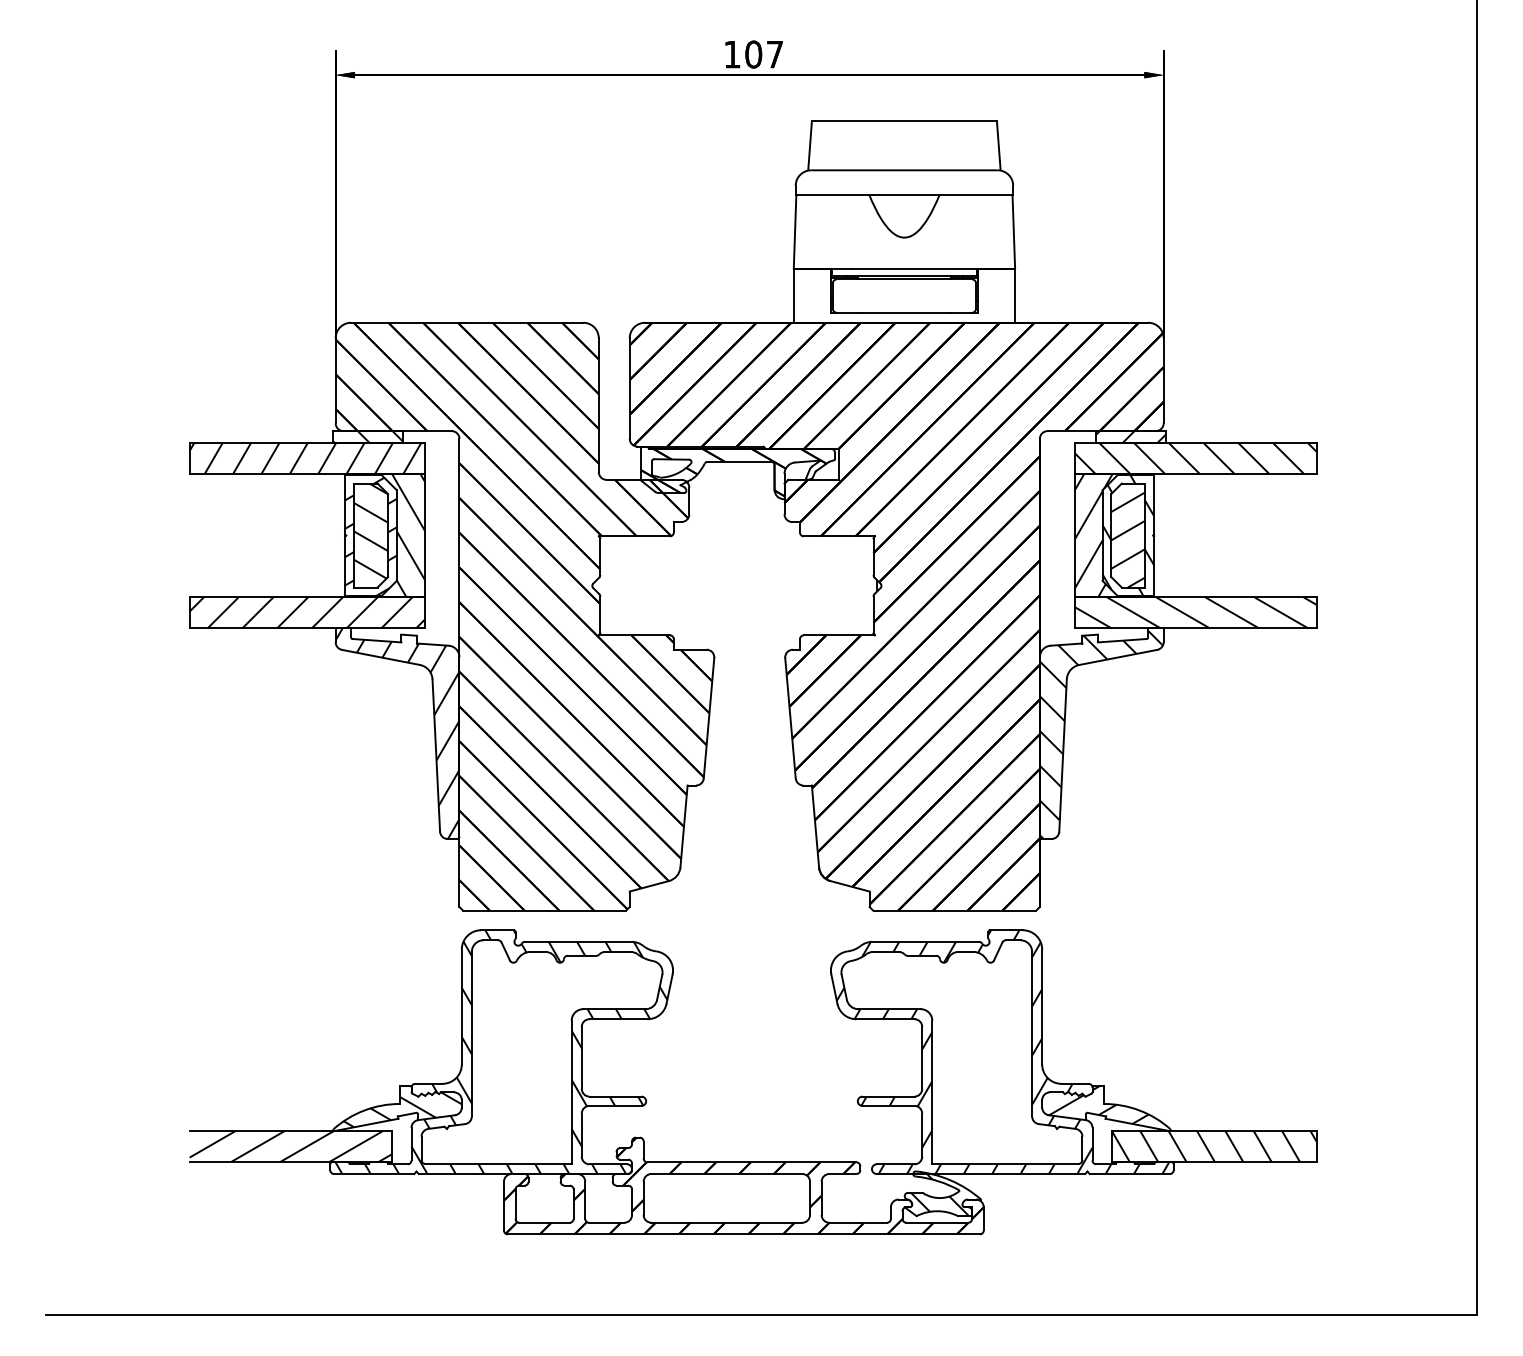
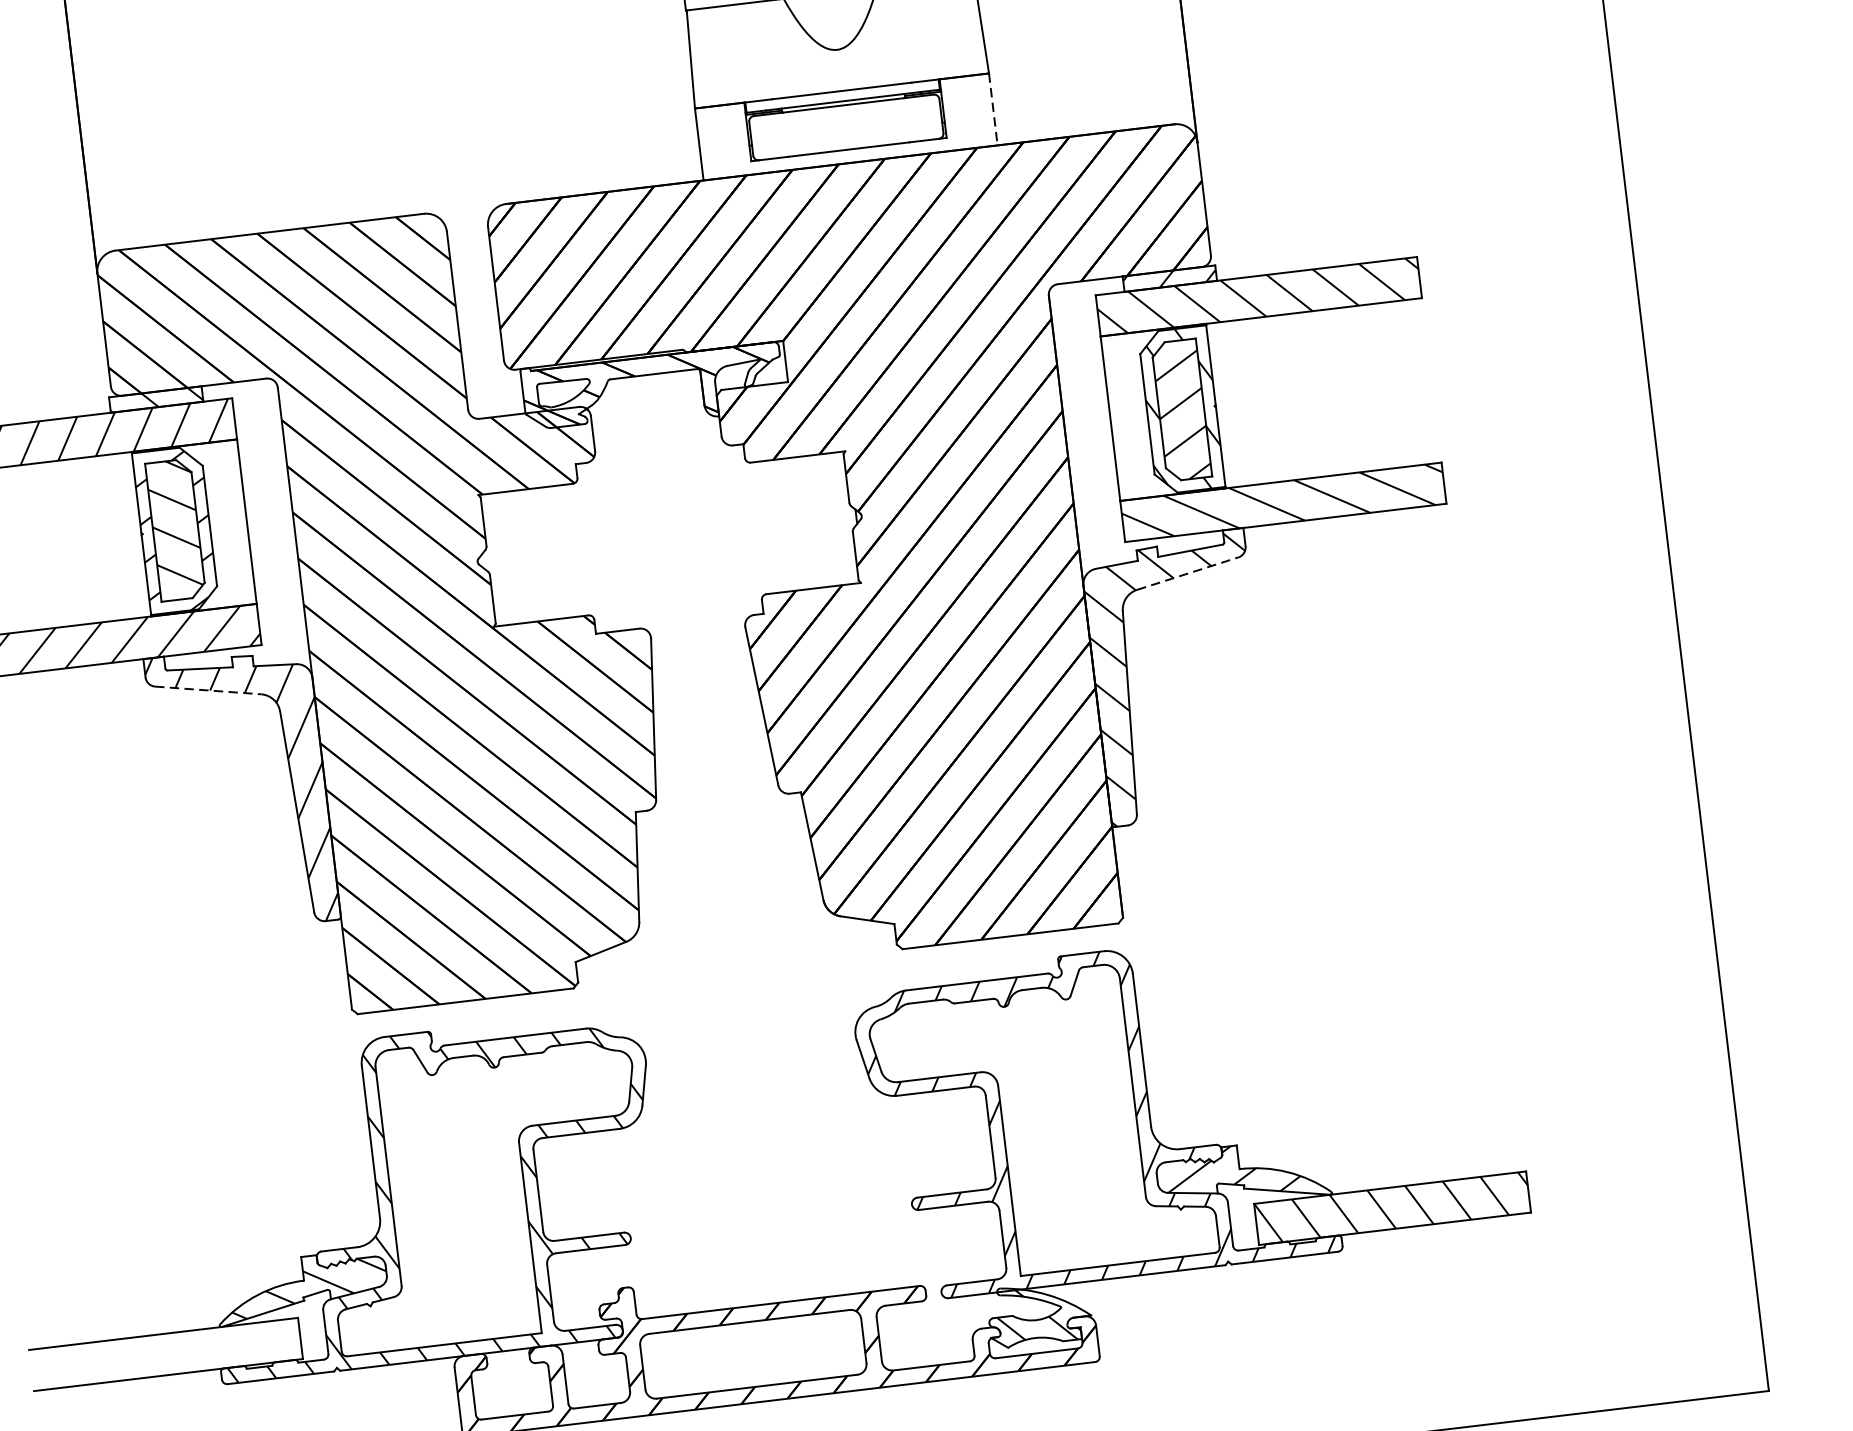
line: (1015, 296) -> (993, 110), solid -> dashed
hatch: (386, 535) -> (196, 527), removed
hatch: (1107, 535) -> (1154, 413), removed
line: (380, 657) -> (207, 690), solid -> dashed
line: (1118, 657) -> (1187, 573), solid -> dashed
hatch: (290, 1146) -> (165, 1354), removed

